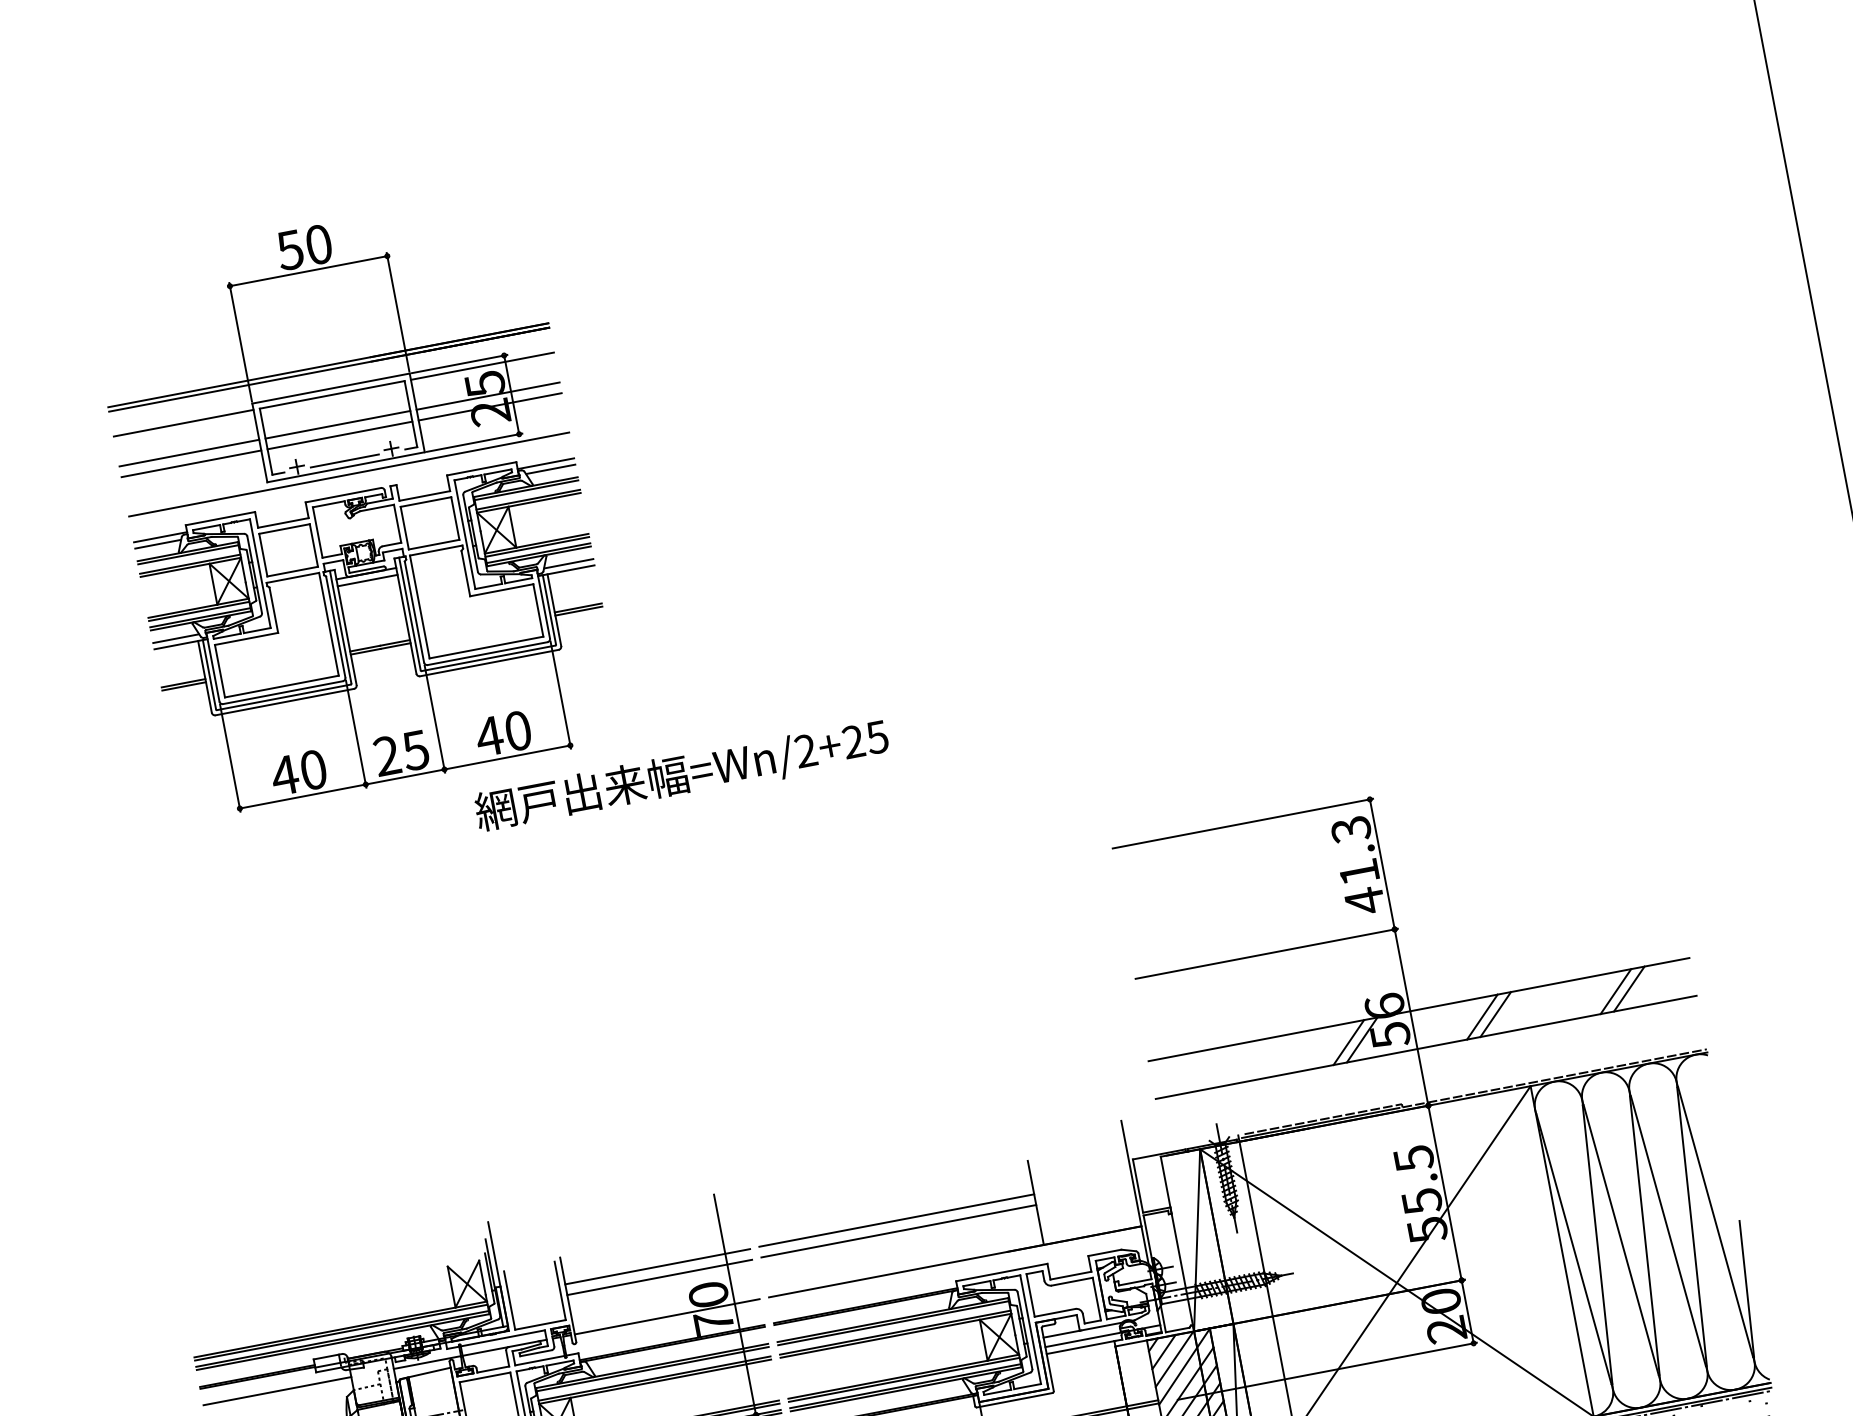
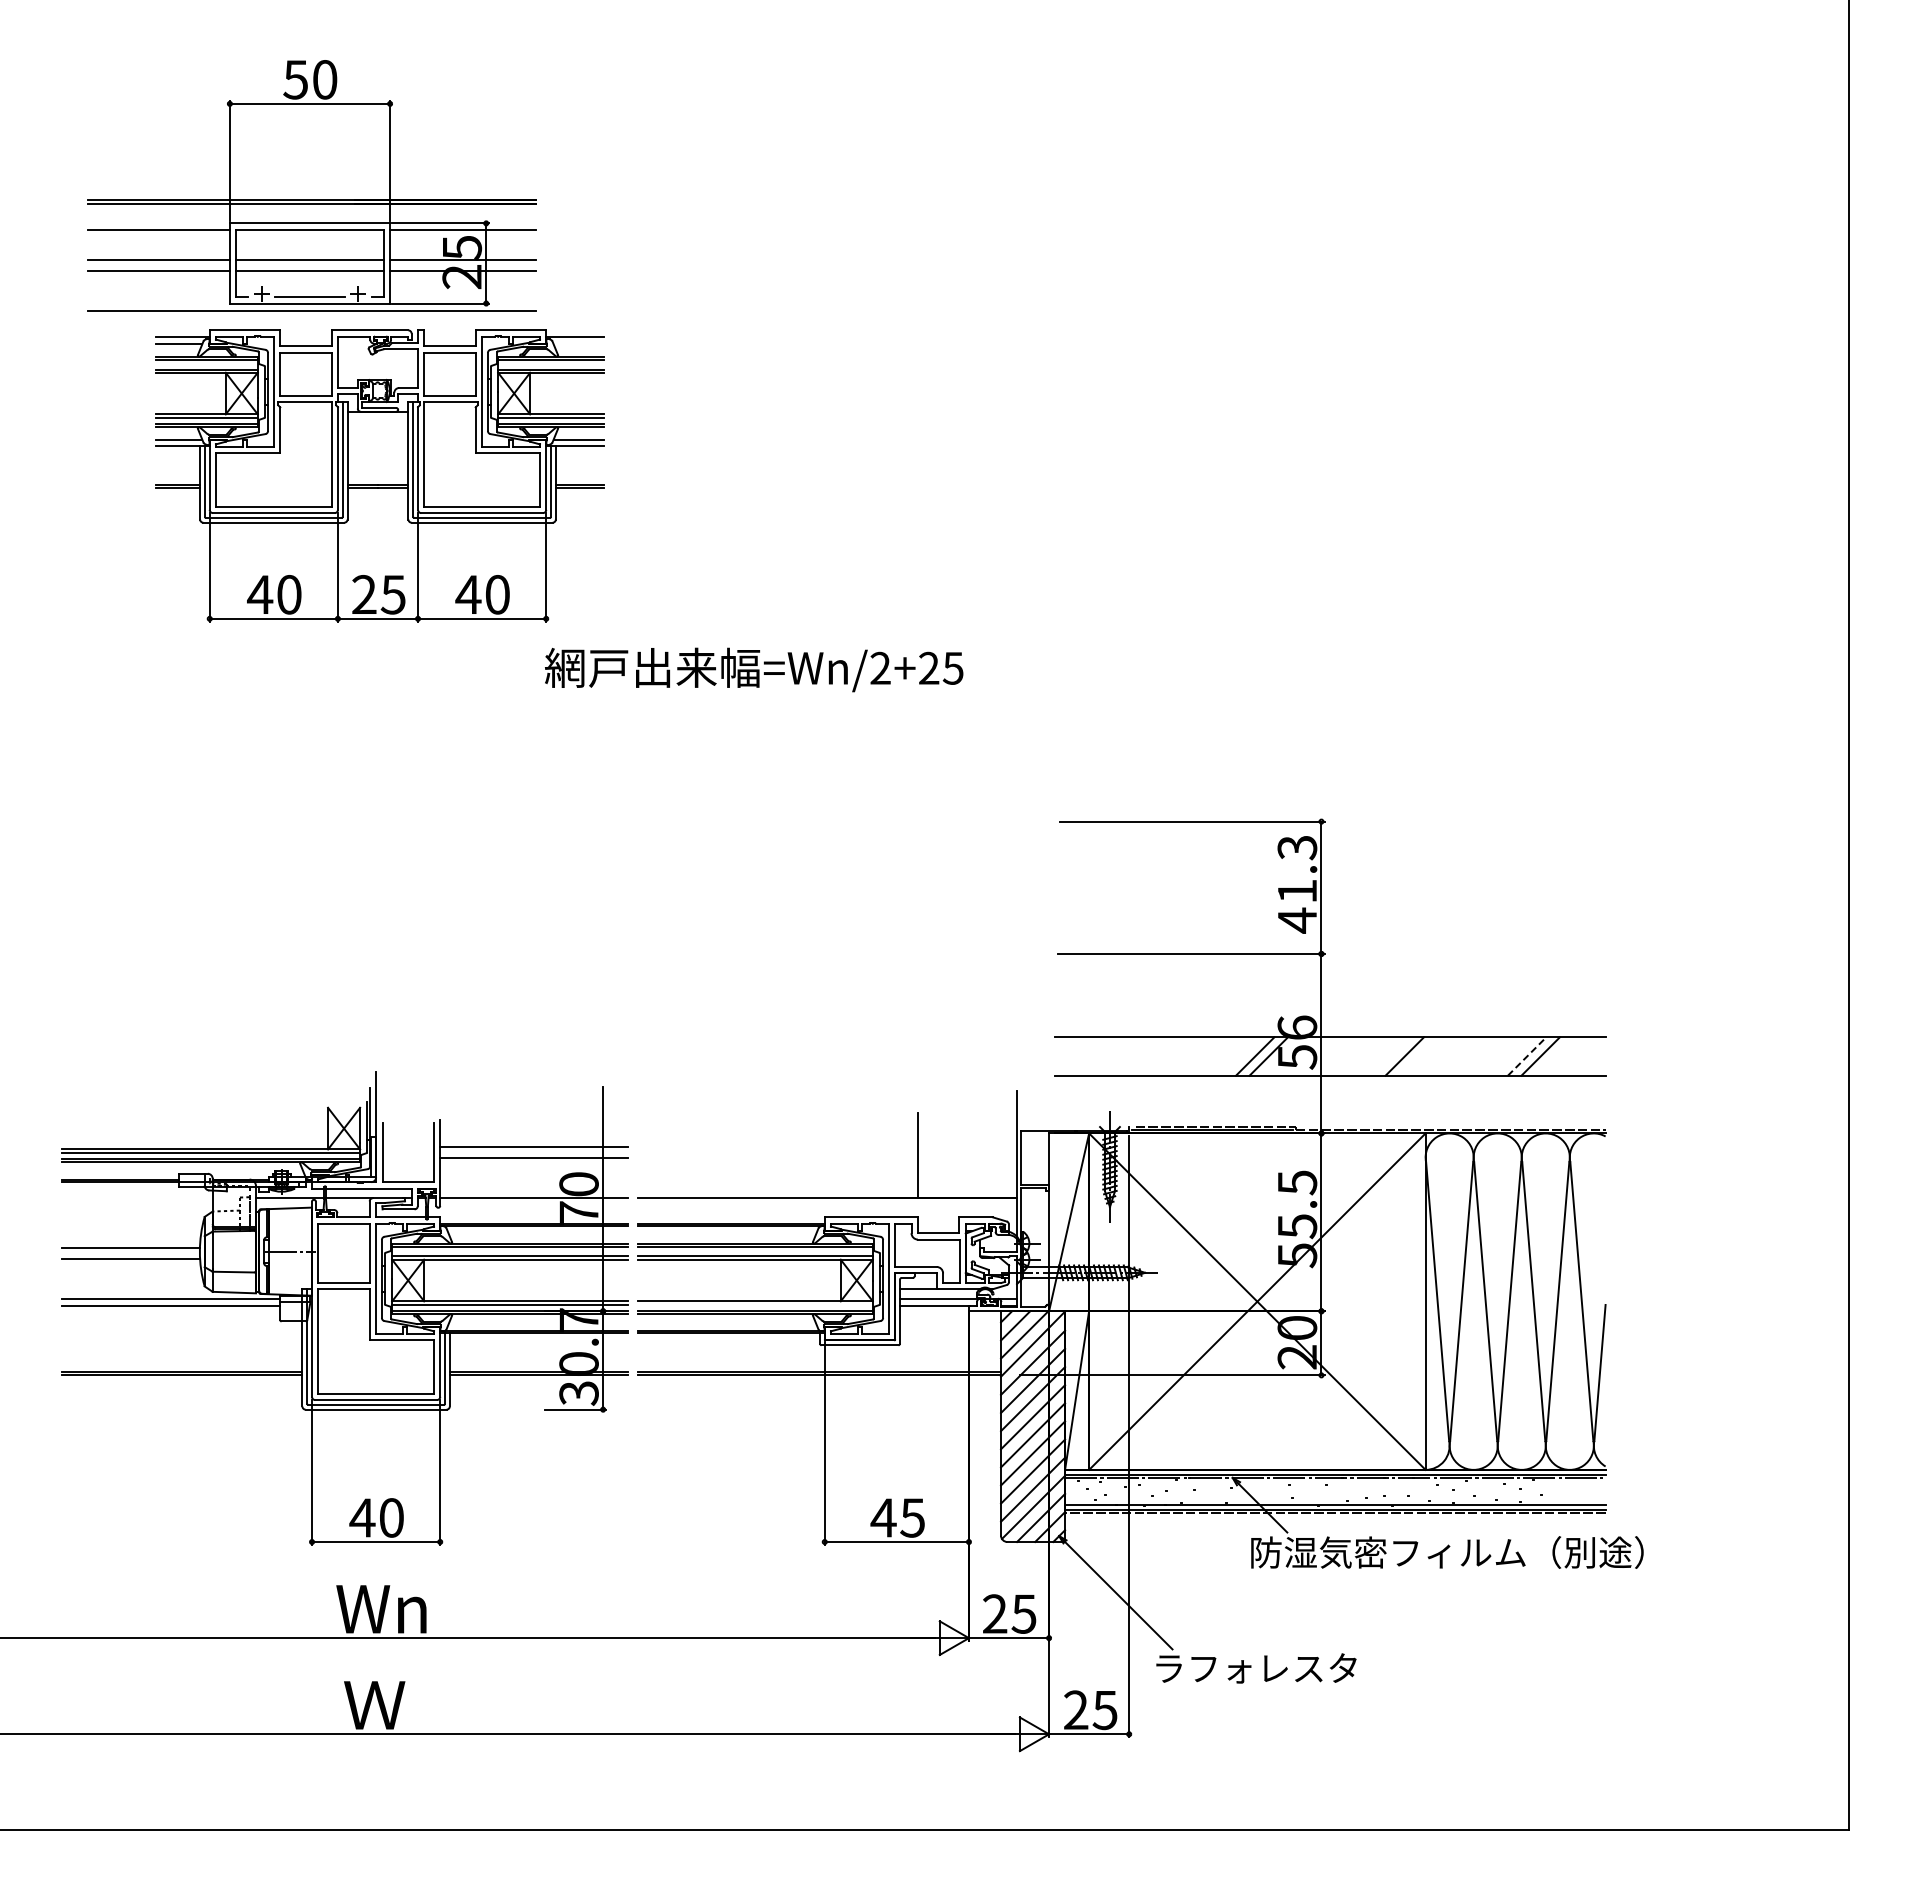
part: (325, 351) -> (311, 185), moved
line: (550, 468) -> (578, 343), removed
line: (367, 580) -> (377, 418), removed
text: (682, 775) -> (754, 669), moved
line: (1616, 991) -> (1527, 1056), solid -> dashed
line: (1481, 1017) -> (1390, 1056), removed
line: (896, 1220) -> (777, 1146), removed
line: (898, 1231) -> (777, 1157), removed
line: (903, 1379) -> (754, 1304), removed
line: (277, 1391) -> (137, 1198), removed

